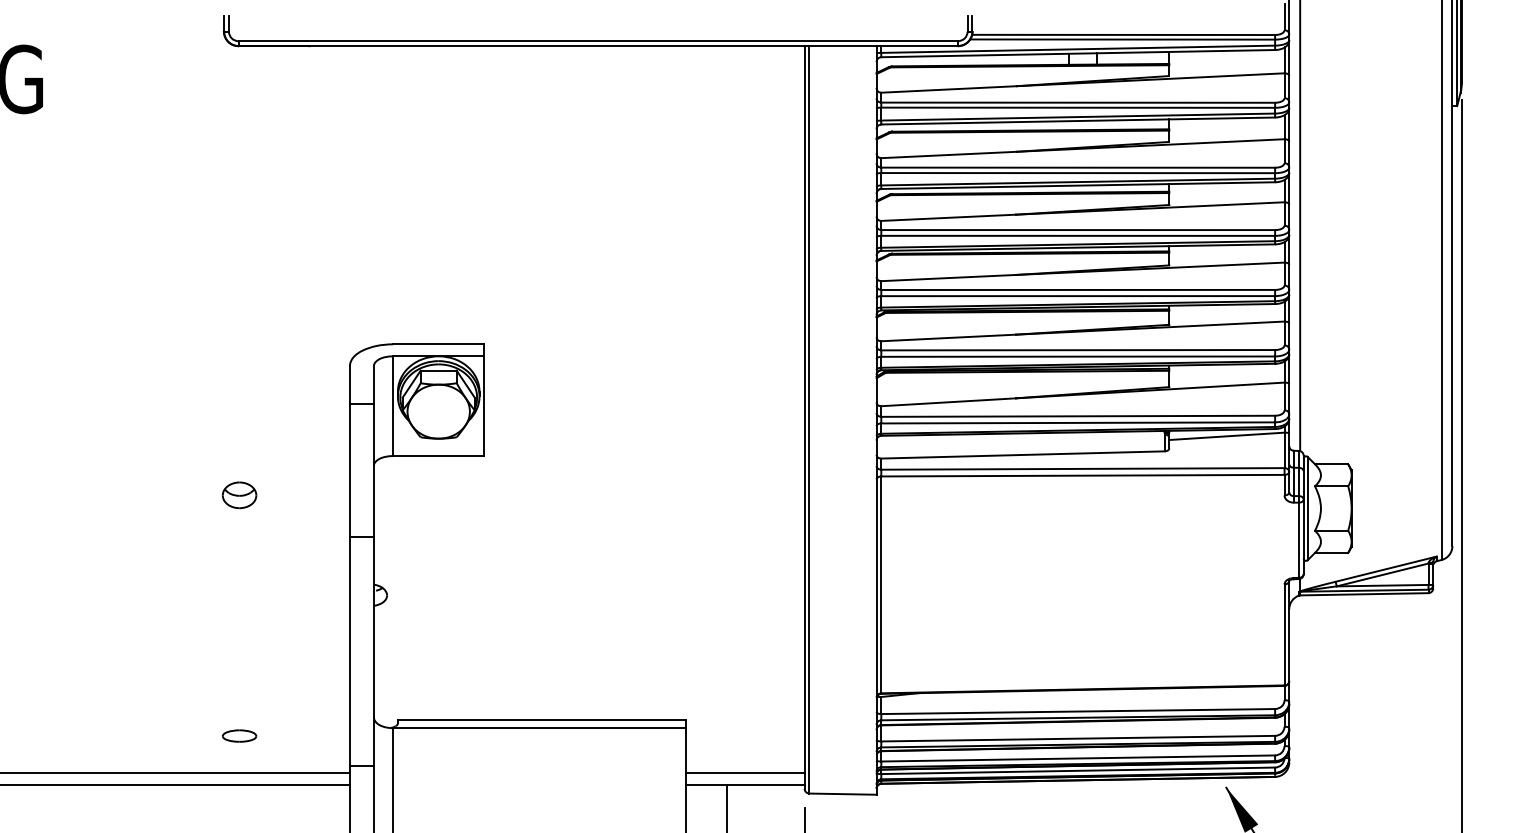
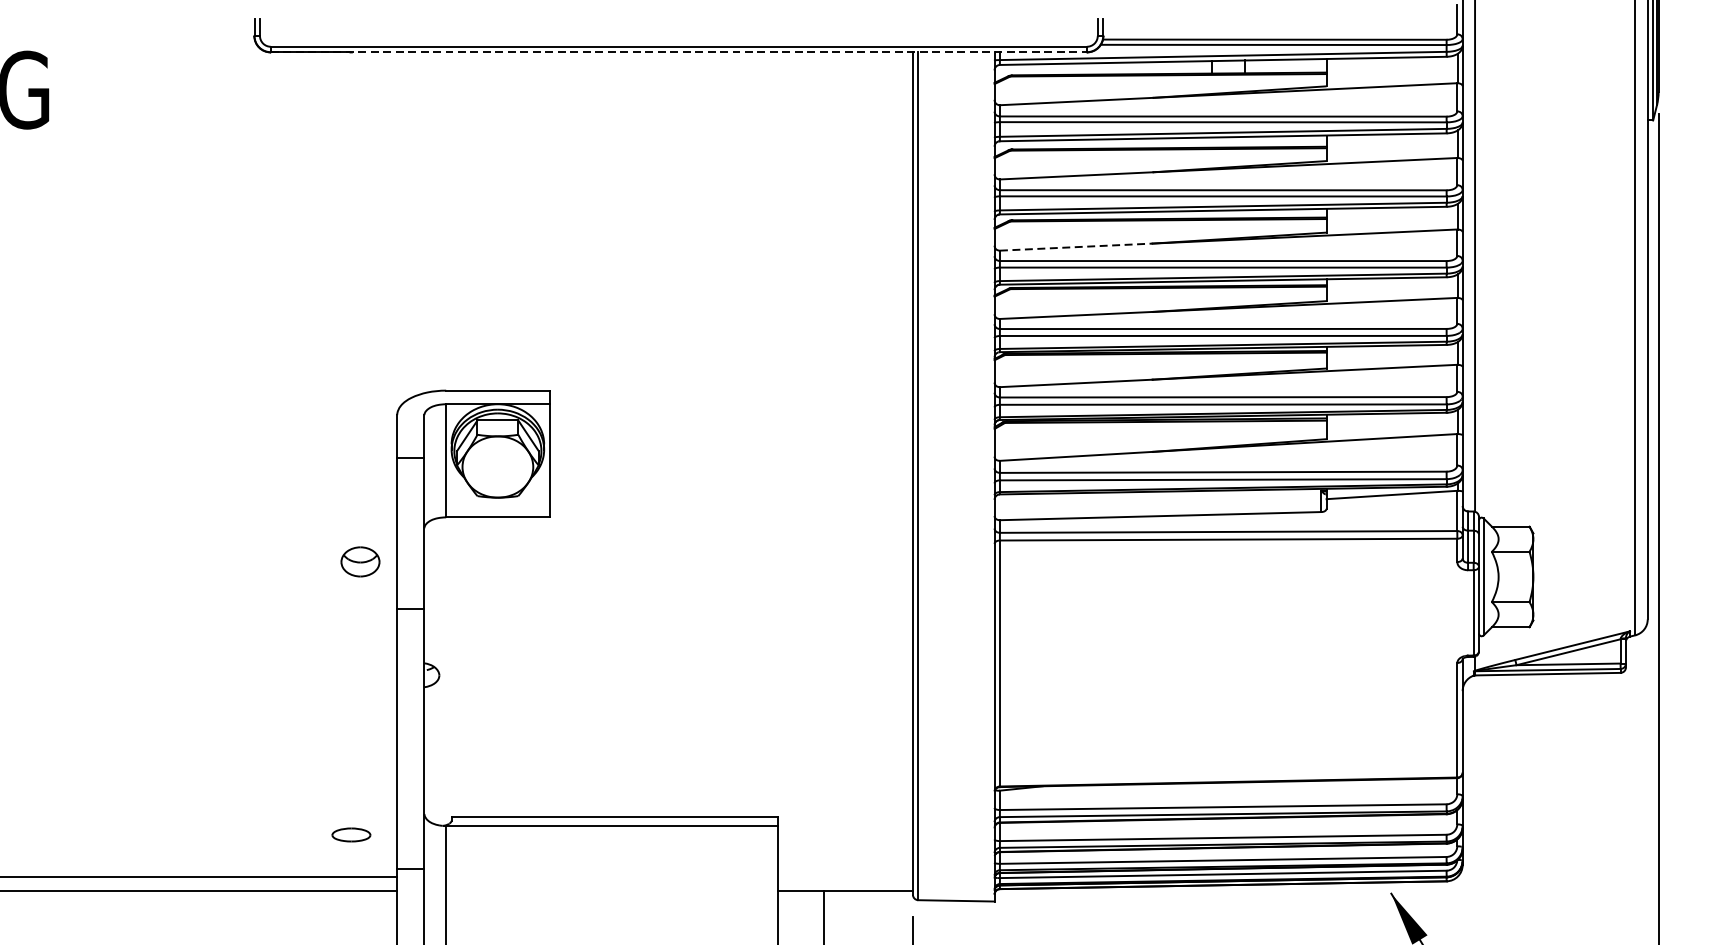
line: (598, 45) -> (679, 51), solid -> dashed
line: (949, 217) -> (1077, 246), solid -> dashed
part: (239, 495) -> (360, 562), moved
part: (239, 735) -> (351, 834), moved
line: (744, 772) -> (844, 876), removed

